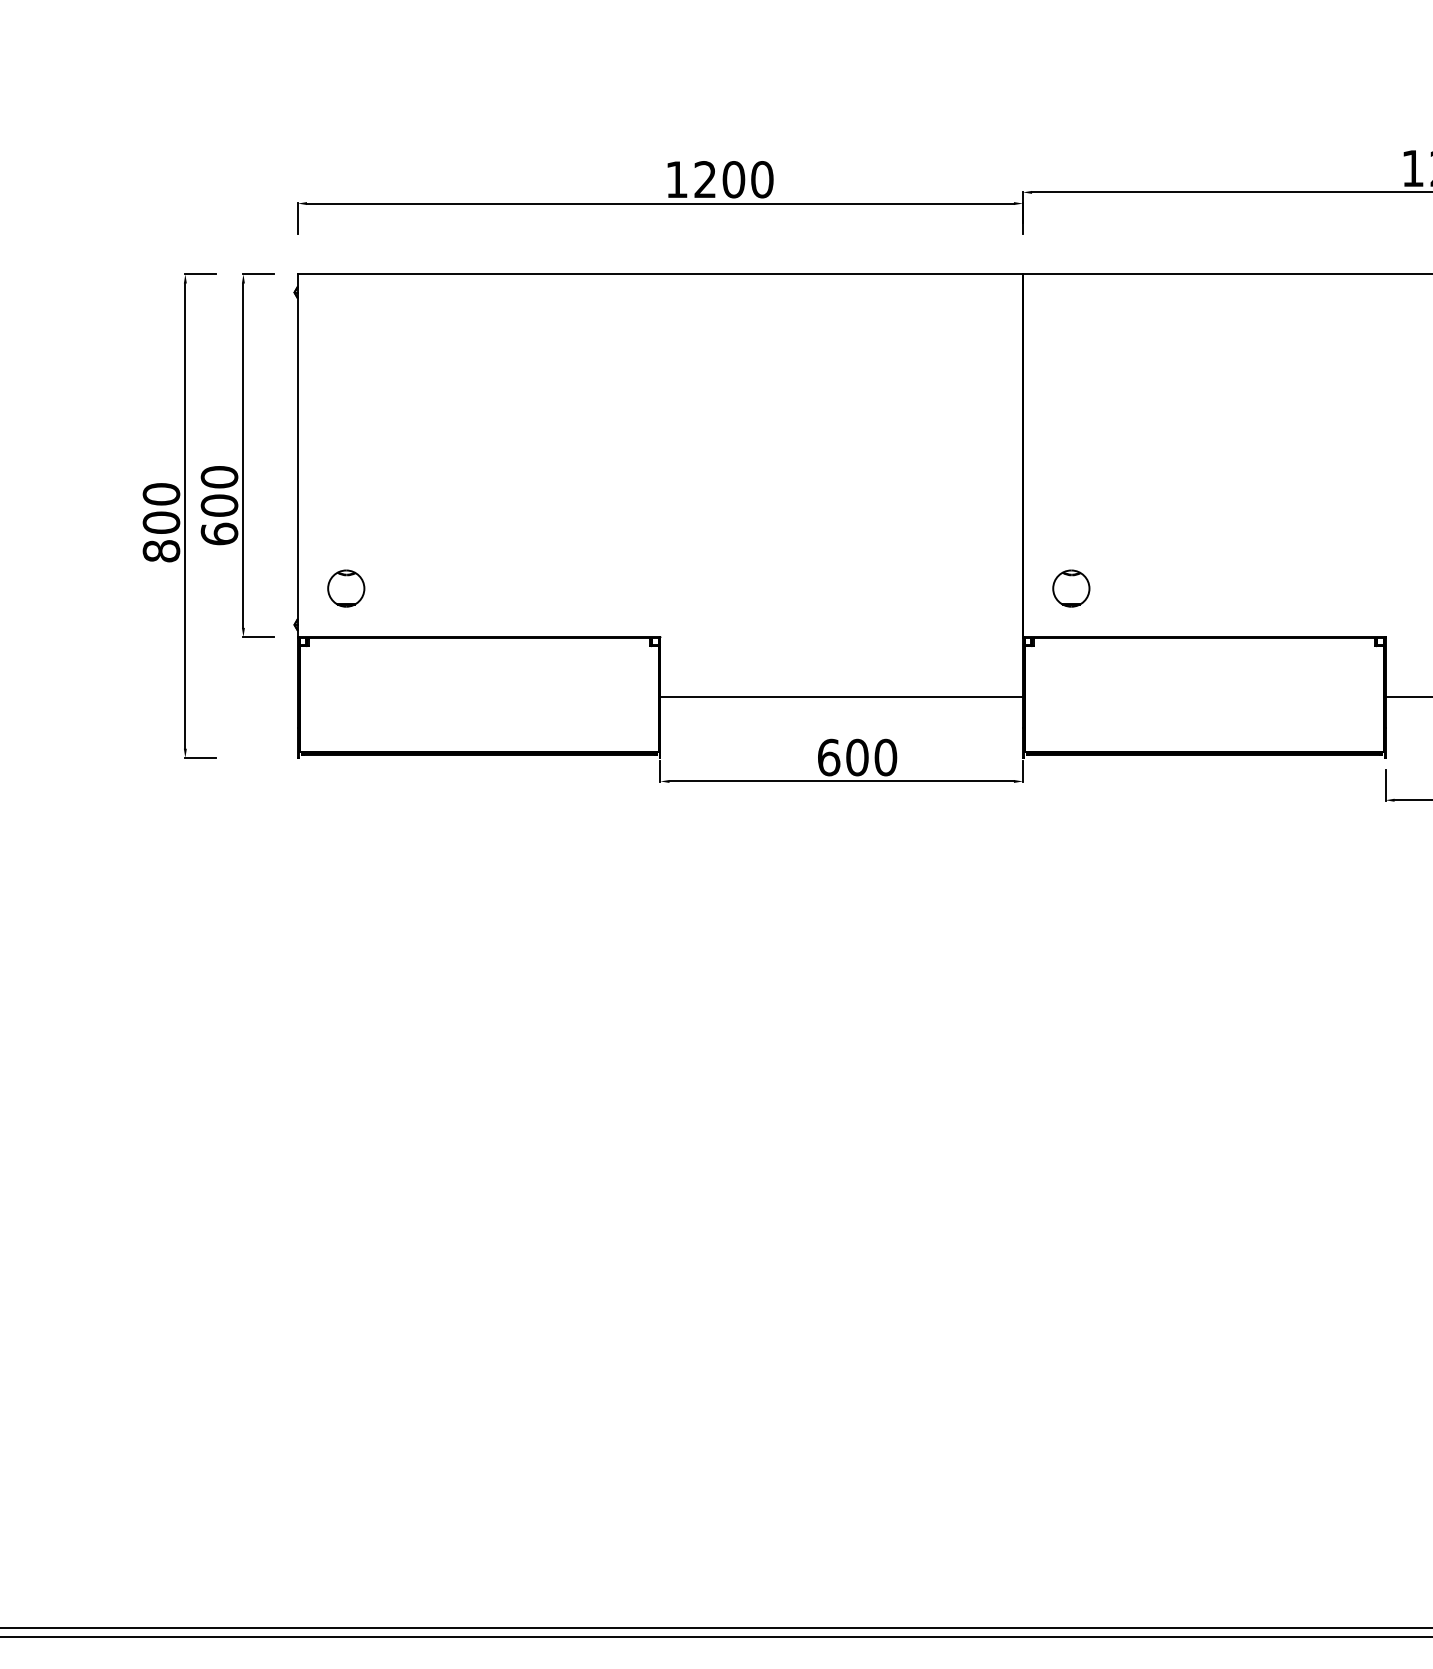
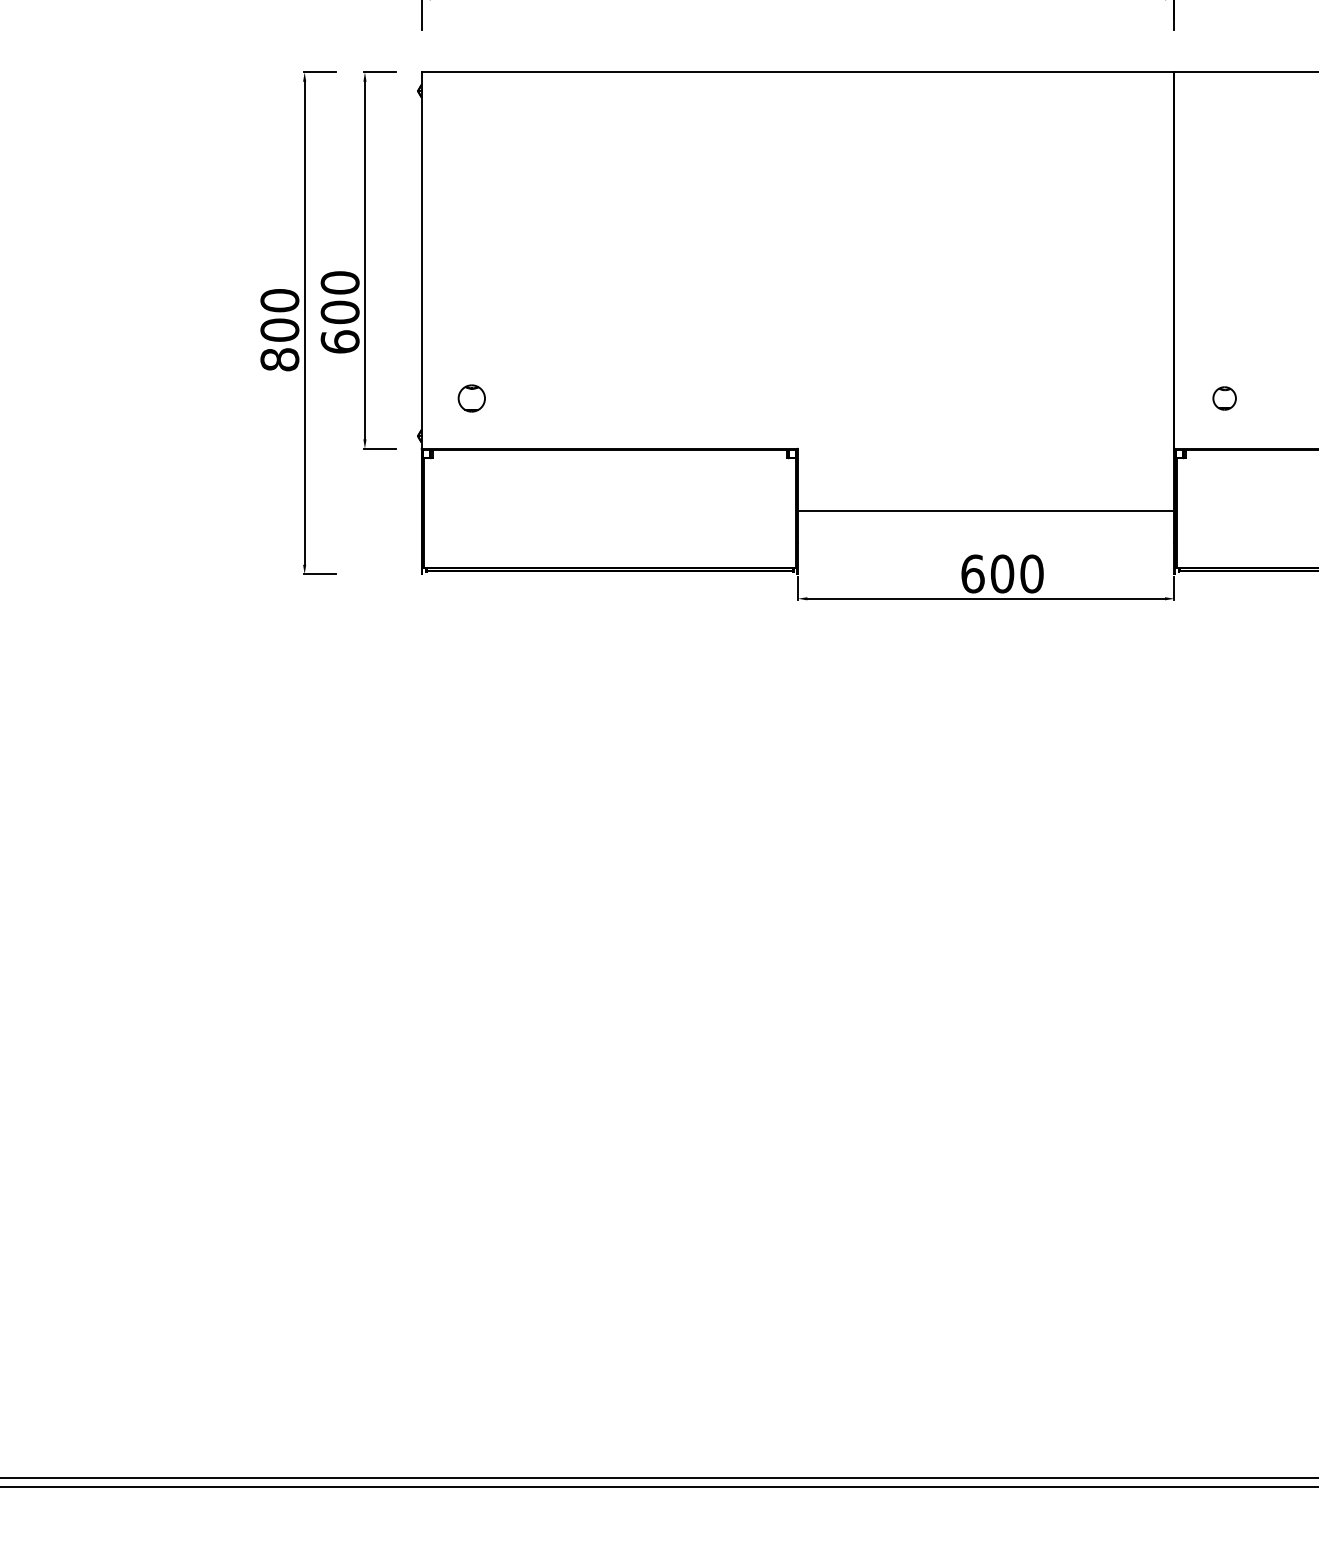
part: (346, 588) -> (471, 398), size x0.7
part: (1071, 588) -> (1224, 398), size x0.6

